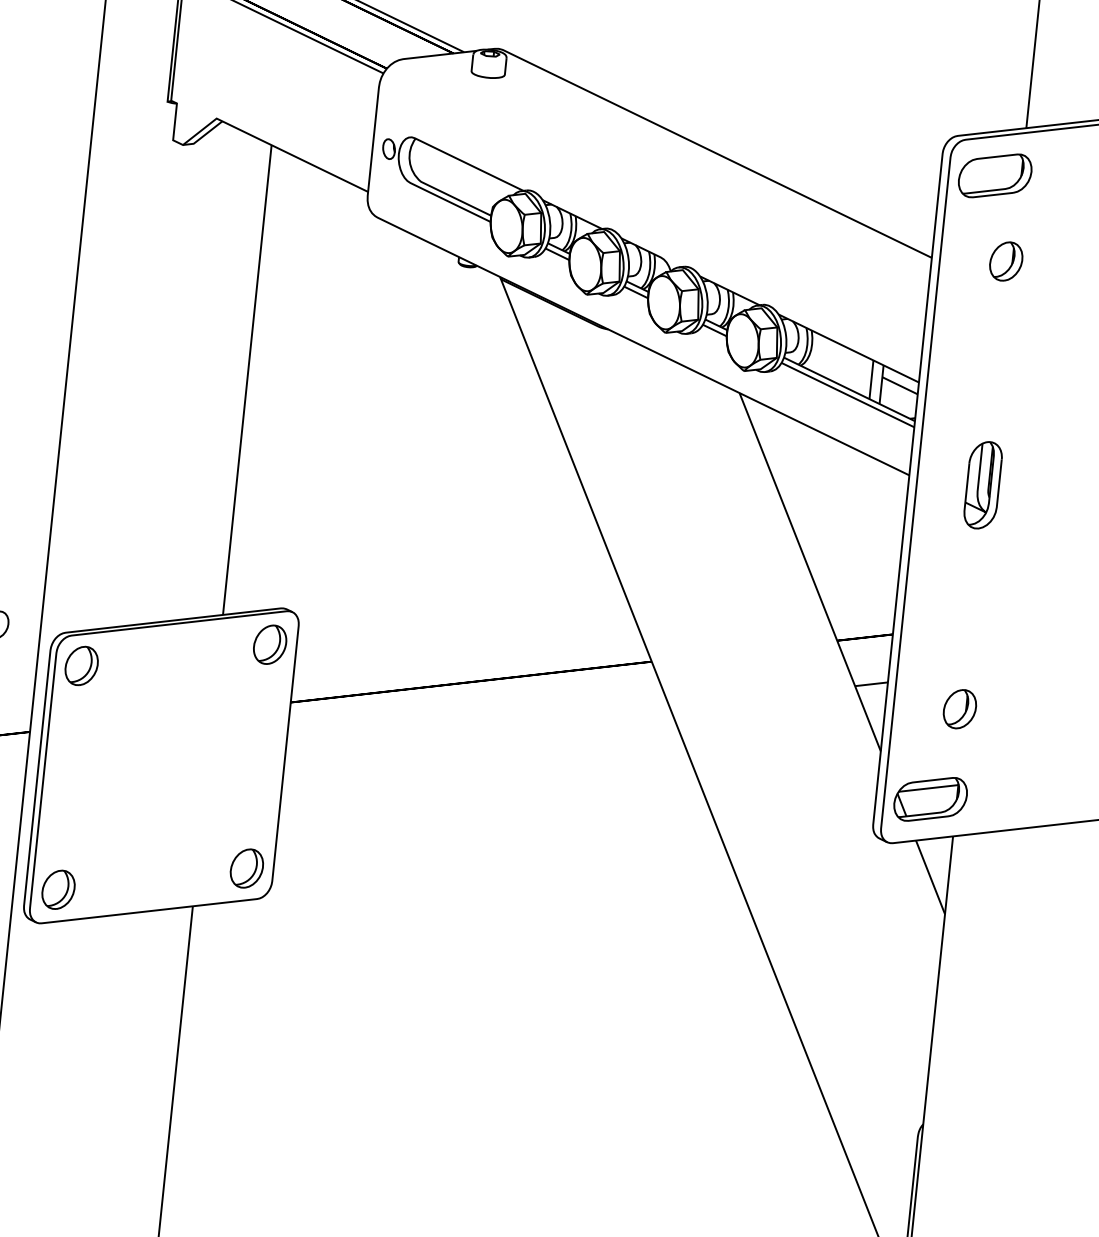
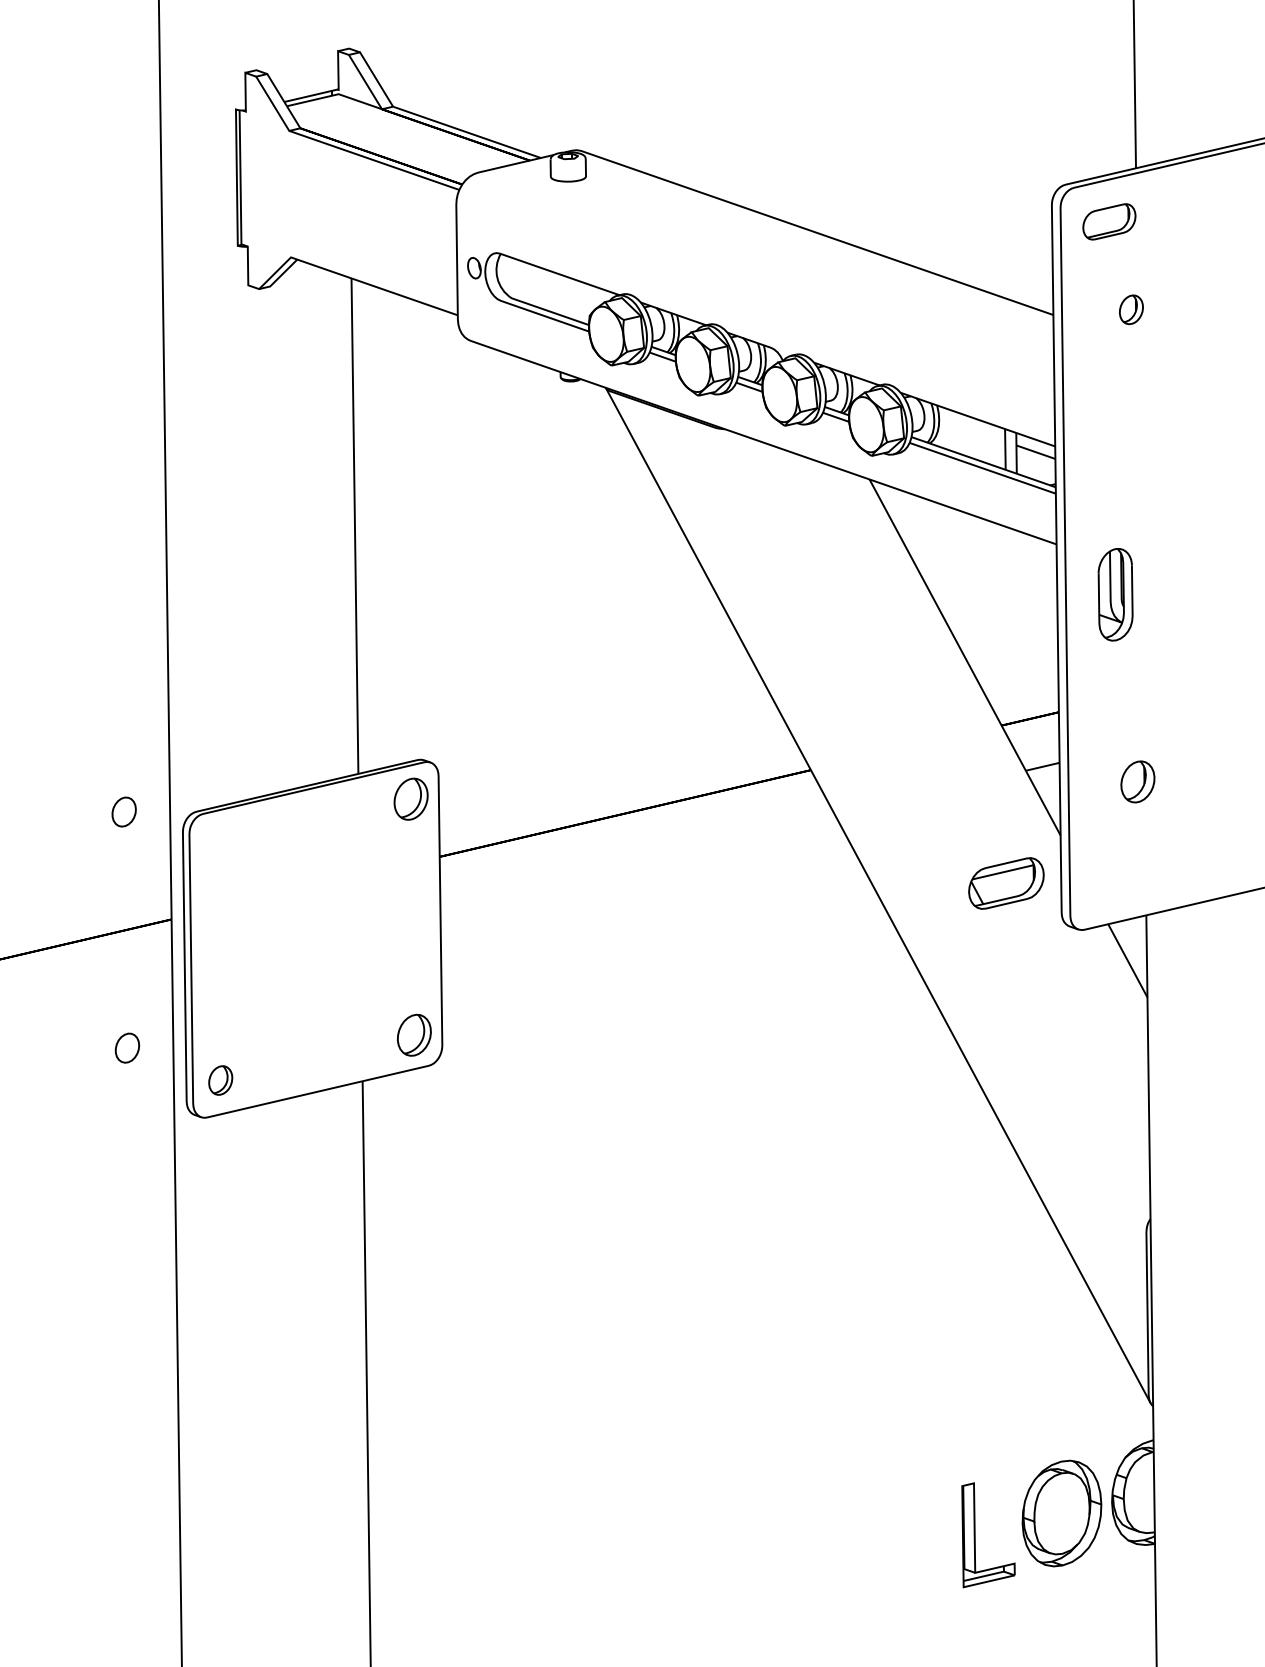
part: (995, 175) -> (1109, 221), size x0.7
part: (1006, 261) -> (1131, 309), size x0.7
part: (982, 485) -> (1115, 594), moved
part: (81, 666) -> (217, 844), removed
part: (930, 799) -> (1006, 883), moved
part: (58, 889) -> (220, 1080), size x0.7

